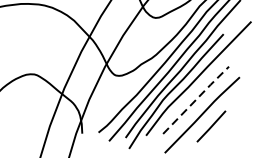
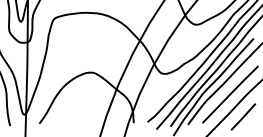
line: (196, 98) -> (230, 93), dashed -> solid

